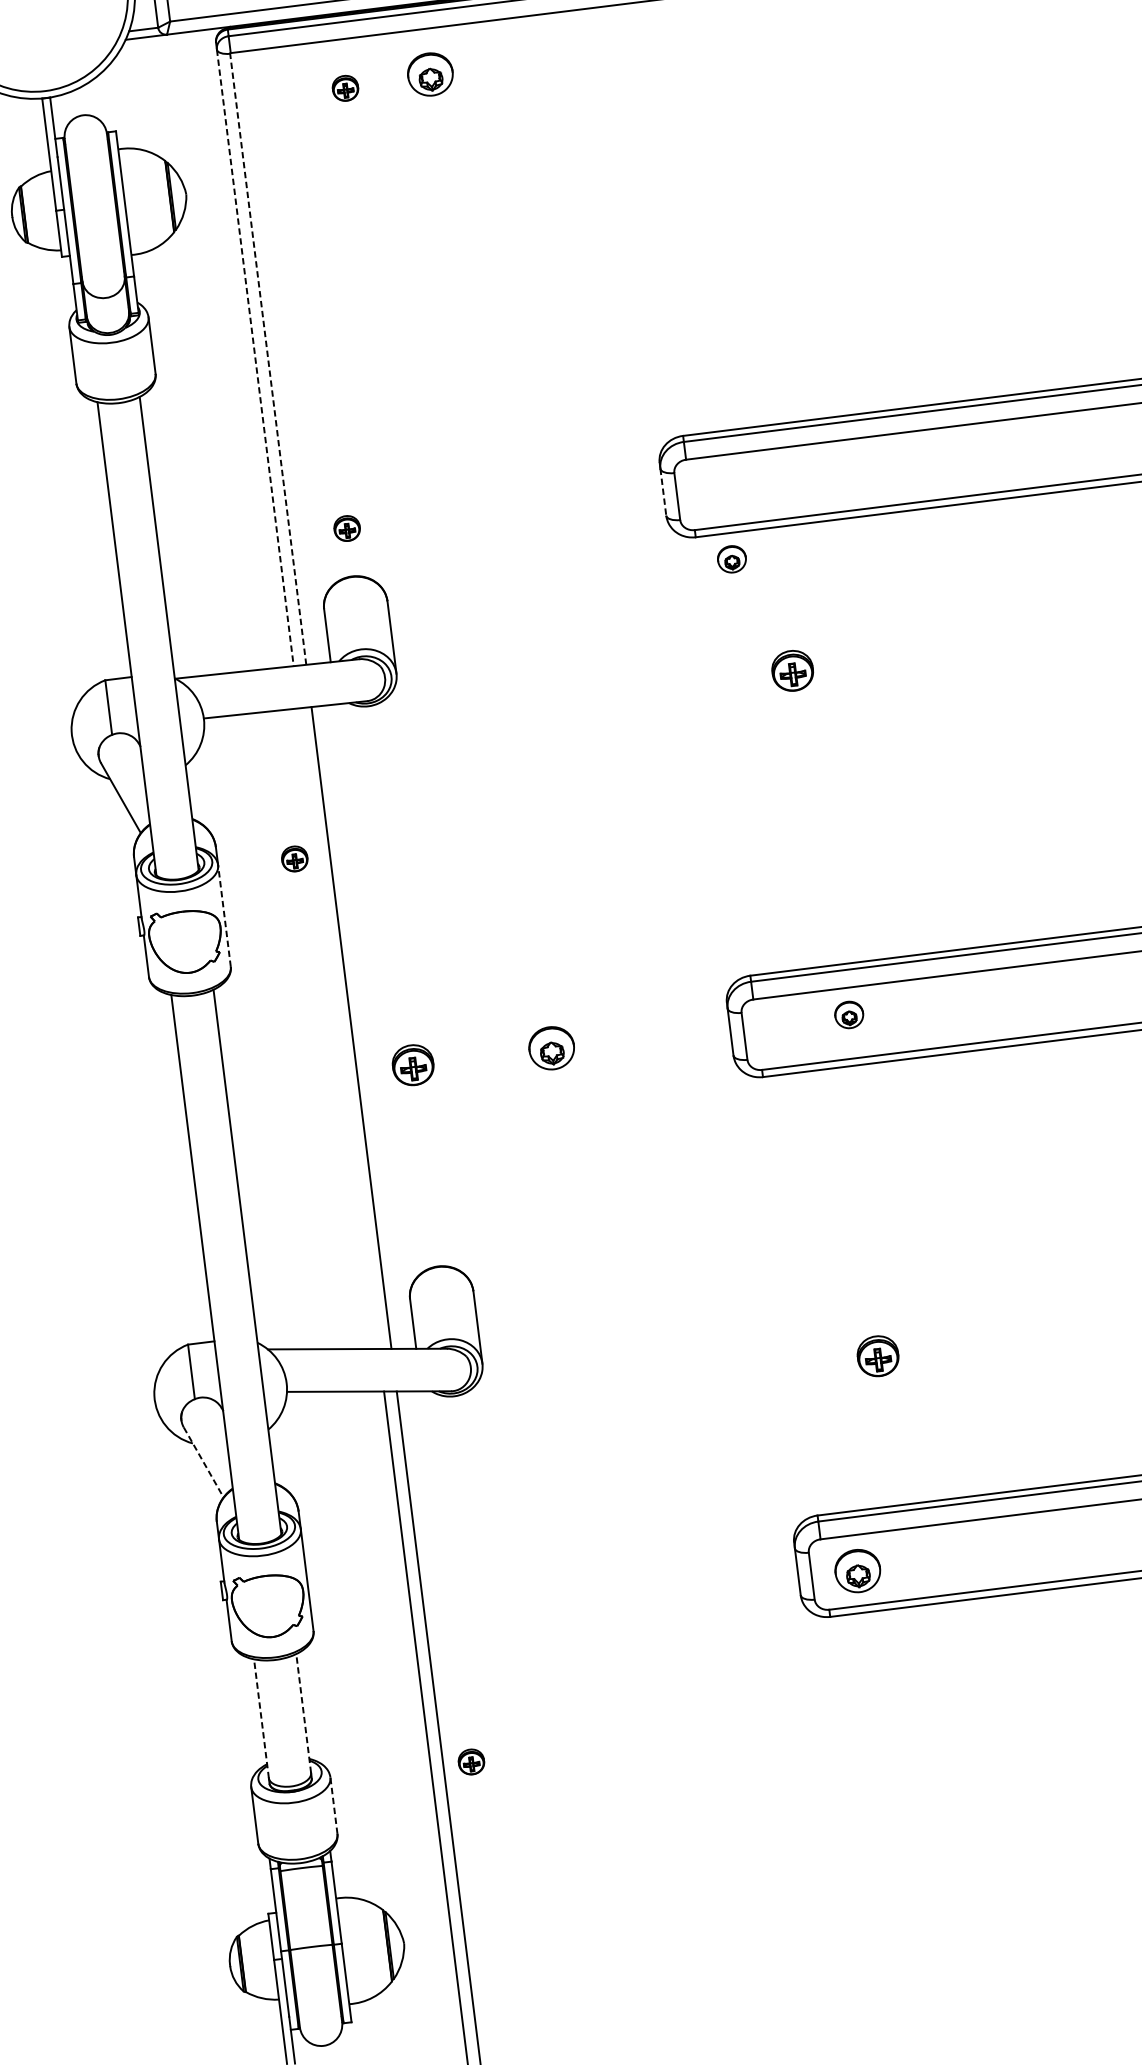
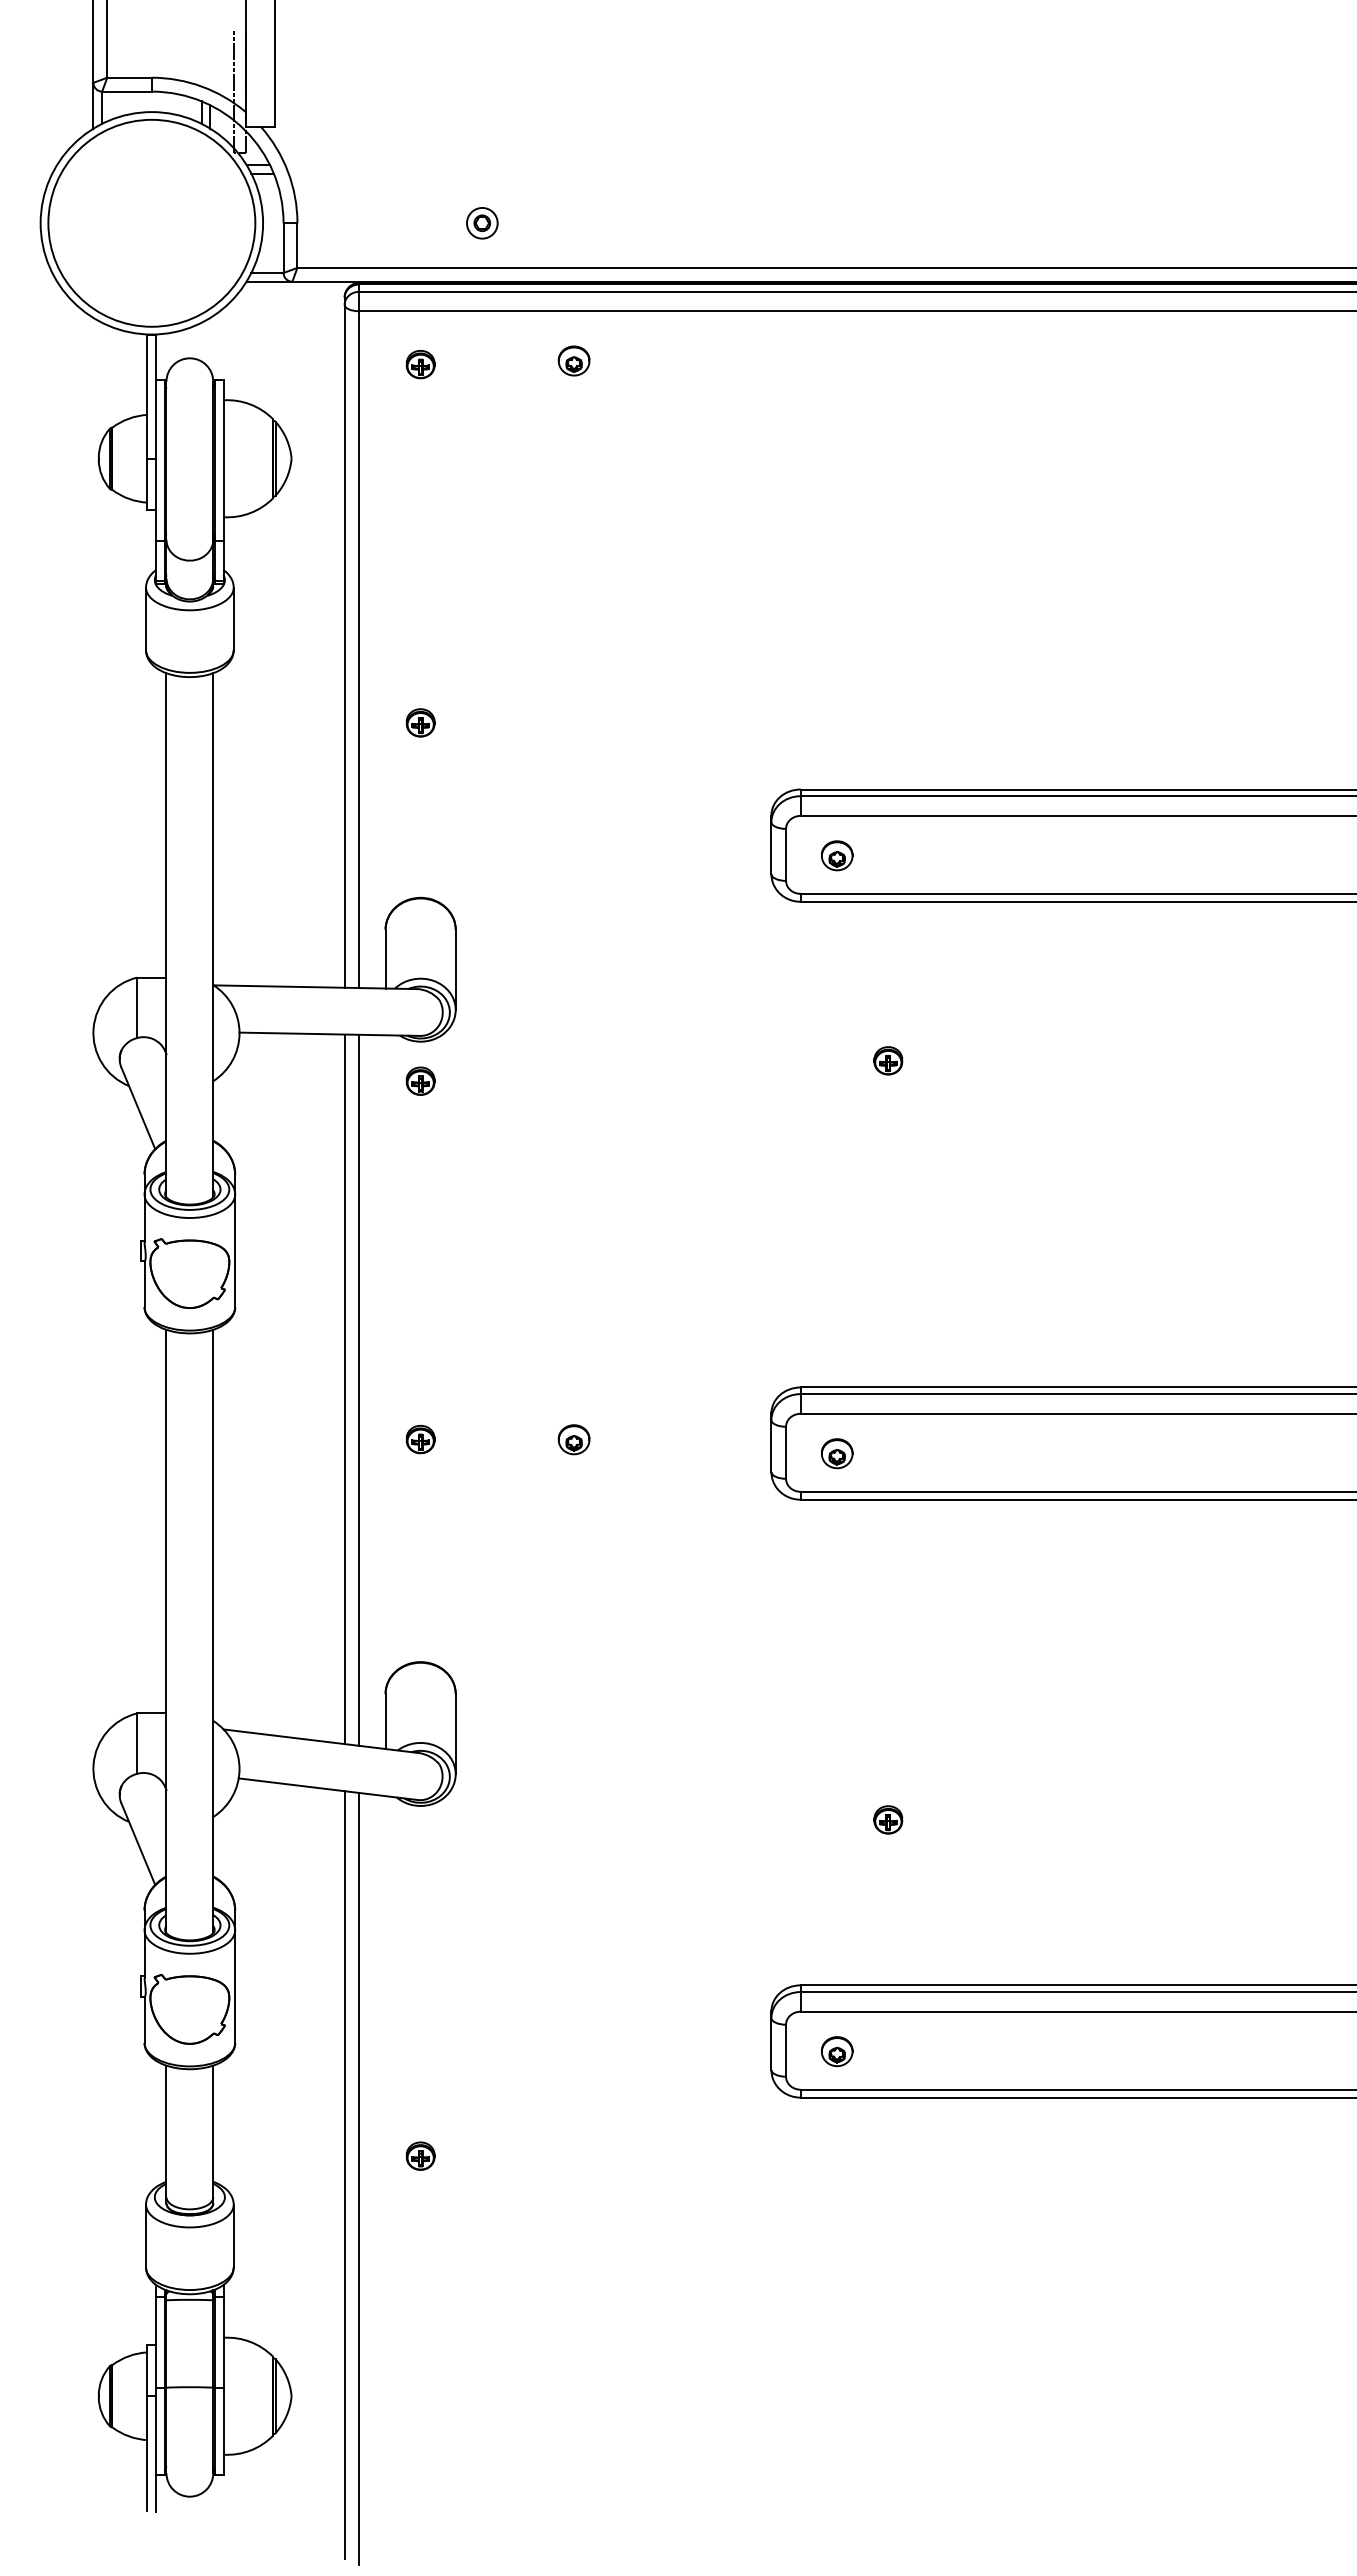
part: (429, 74) -> (573, 360), size x0.62
part: (345, 88) -> (420, 364), moved
line: (255, 358) -> (344, 646), dashed -> solid
line: (268, 359) -> (358, 649), dashed -> solid
line: (663, 492) -> (771, 848), dashed -> solid
part: (346, 528) -> (420, 722), moved
part: (732, 559) -> (837, 855), moved
part: (792, 670) -> (888, 1060), size x0.62
part: (294, 858) -> (420, 1080), moved
line: (224, 915) -> (235, 1250), dashed -> solid
part: (849, 1014) -> (837, 1453), moved
line: (338, 1028) -> (344, 1389), added
part: (551, 1048) -> (573, 1439), size x0.62
part: (412, 1065) -> (420, 1439), size x0.62
part: (878, 1355) -> (888, 1819), size x0.62
line: (203, 1462) -> (138, 1844), dashed -> solid
part: (858, 1571) -> (837, 2051), size x0.62
line: (303, 1713) -> (213, 2131), dashed -> solid
line: (261, 1718) -> (166, 2131), dashed -> solid
part: (471, 1761) -> (420, 2155), moved
line: (333, 1805) -> (233, 2235), dashed -> solid

